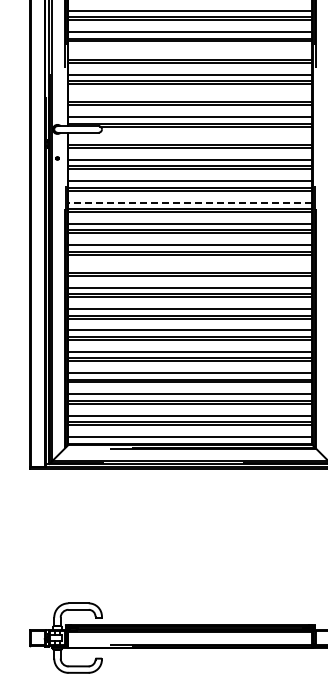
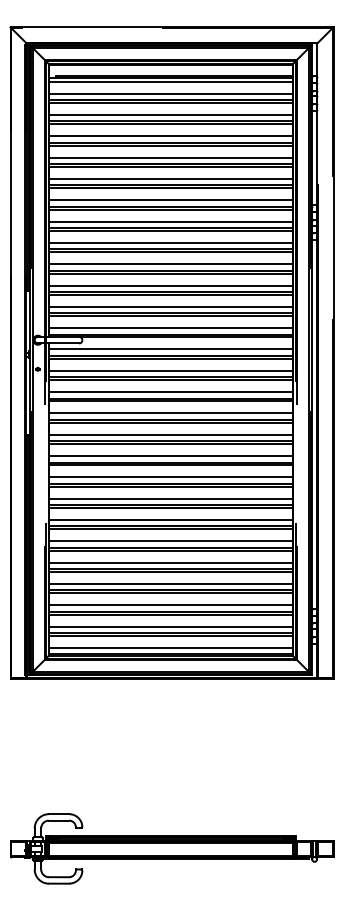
line: (190, 53) -> (170, 264), added
line: (190, 95) -> (170, 306), added
line: (190, 138) -> (170, 349), added
line: (190, 202) -> (170, 413), dashed -> solid
line: (190, 266) -> (170, 477), added

